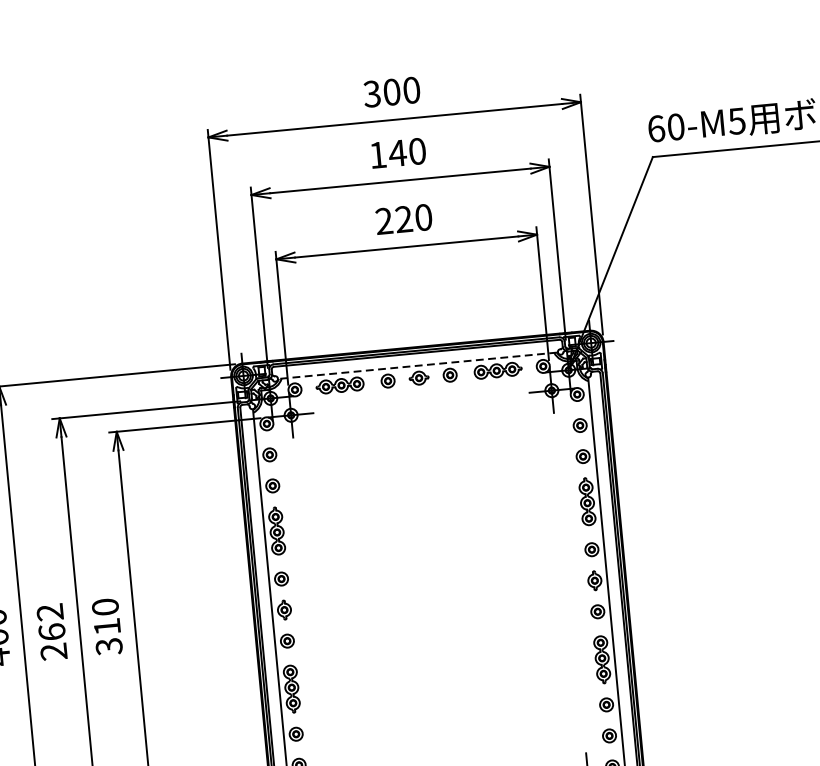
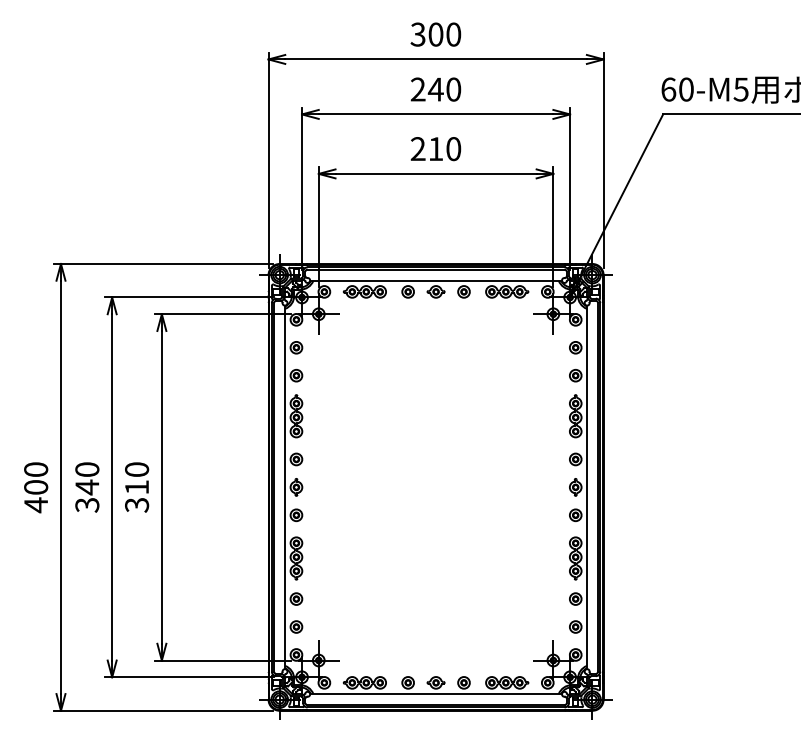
text: (377, 155) -> (417, 89), 140 -> 240
text: (403, 218) -> (435, 148), 220 -> 210
line: (417, 365) -> (435, 280), dashed -> solid
text: (52, 632) -> (87, 487), 262 -> 340

